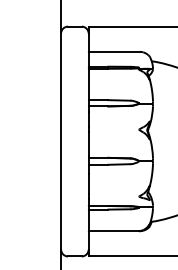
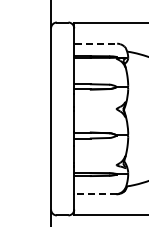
line: (115, 51) -> (96, 43), solid -> dashed
line: (114, 231) -> (95, 194), solid -> dashed

